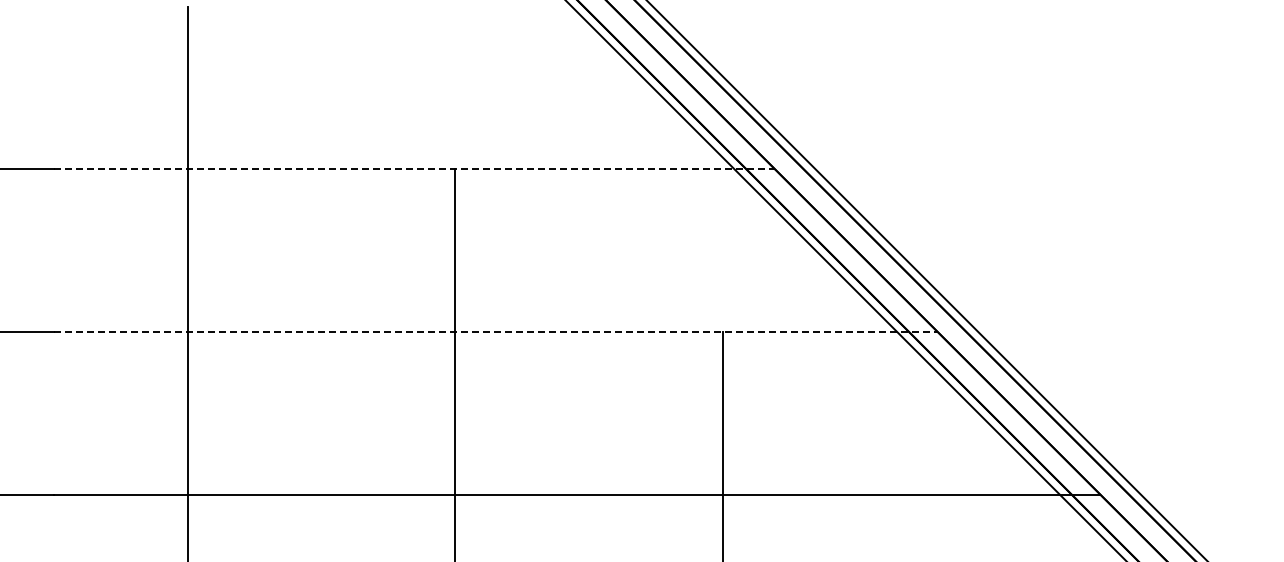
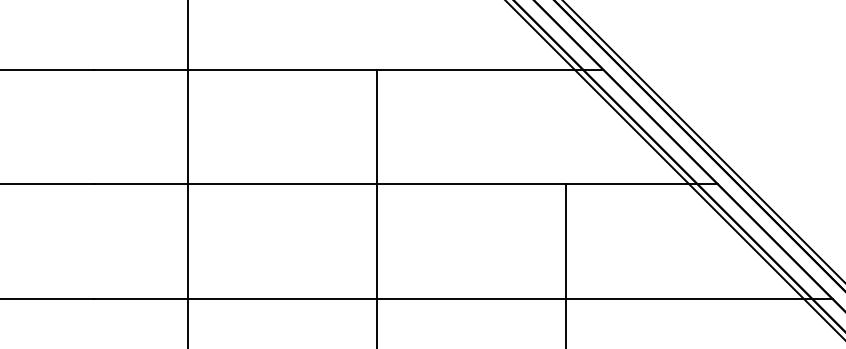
line: (415, 169) -> (349, 69), dashed -> solid
line: (495, 331) -> (405, 184), dashed -> solid

